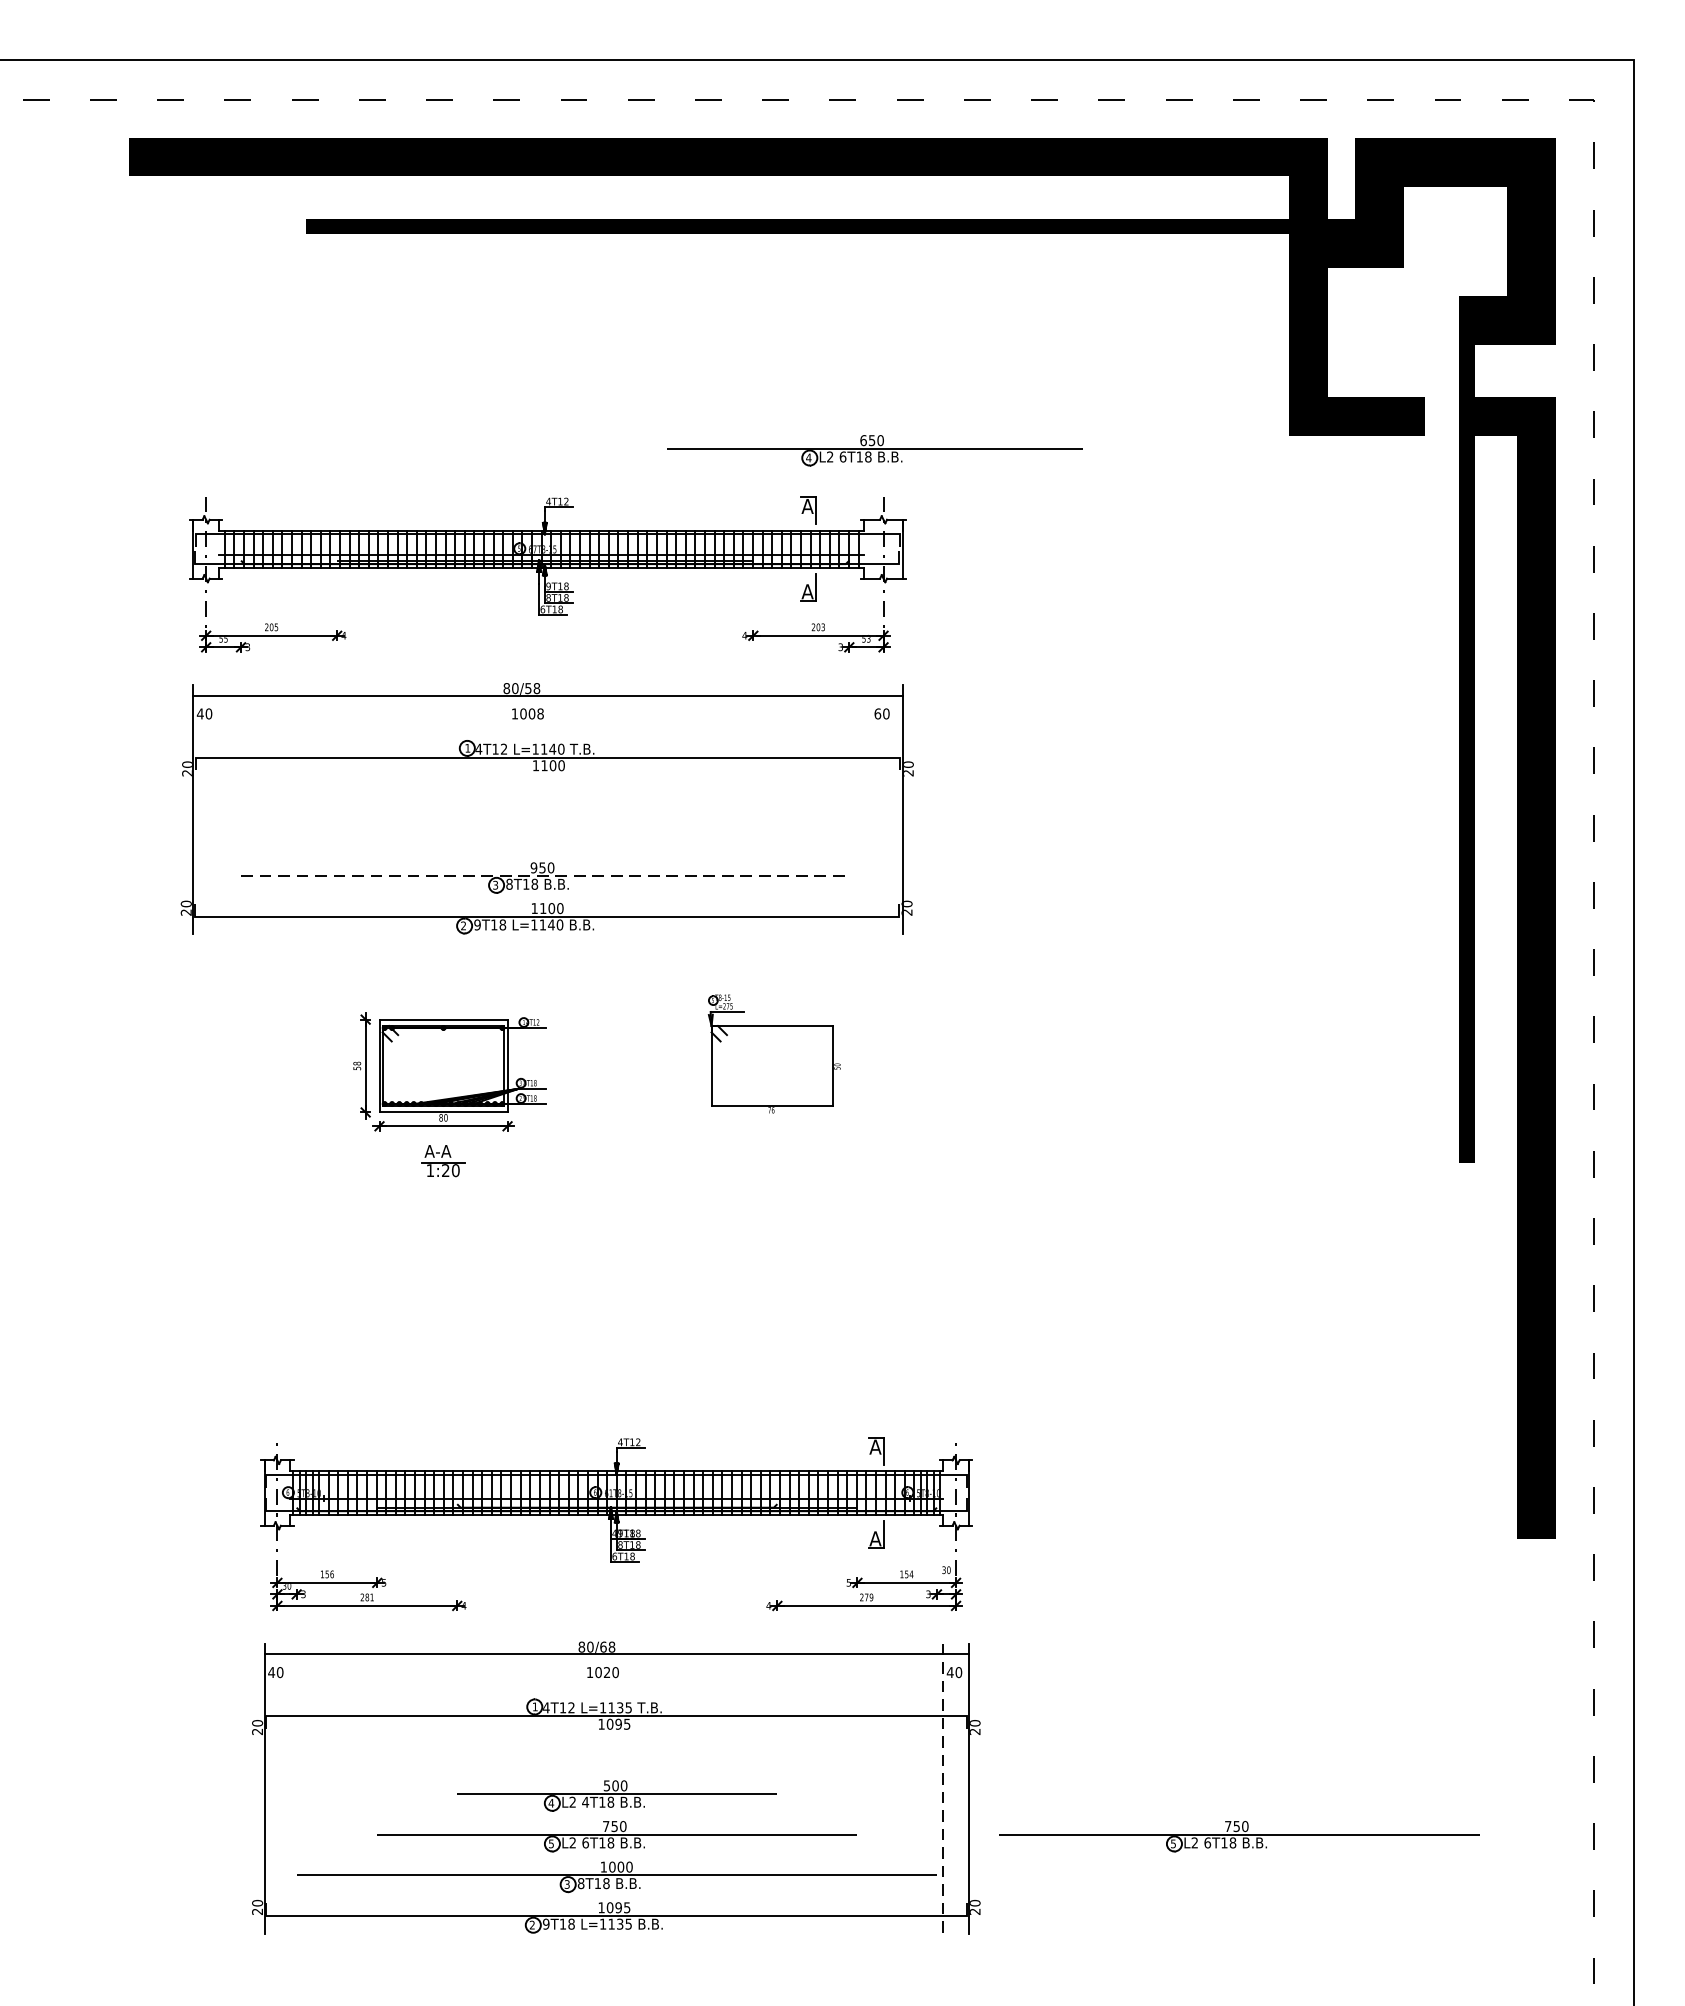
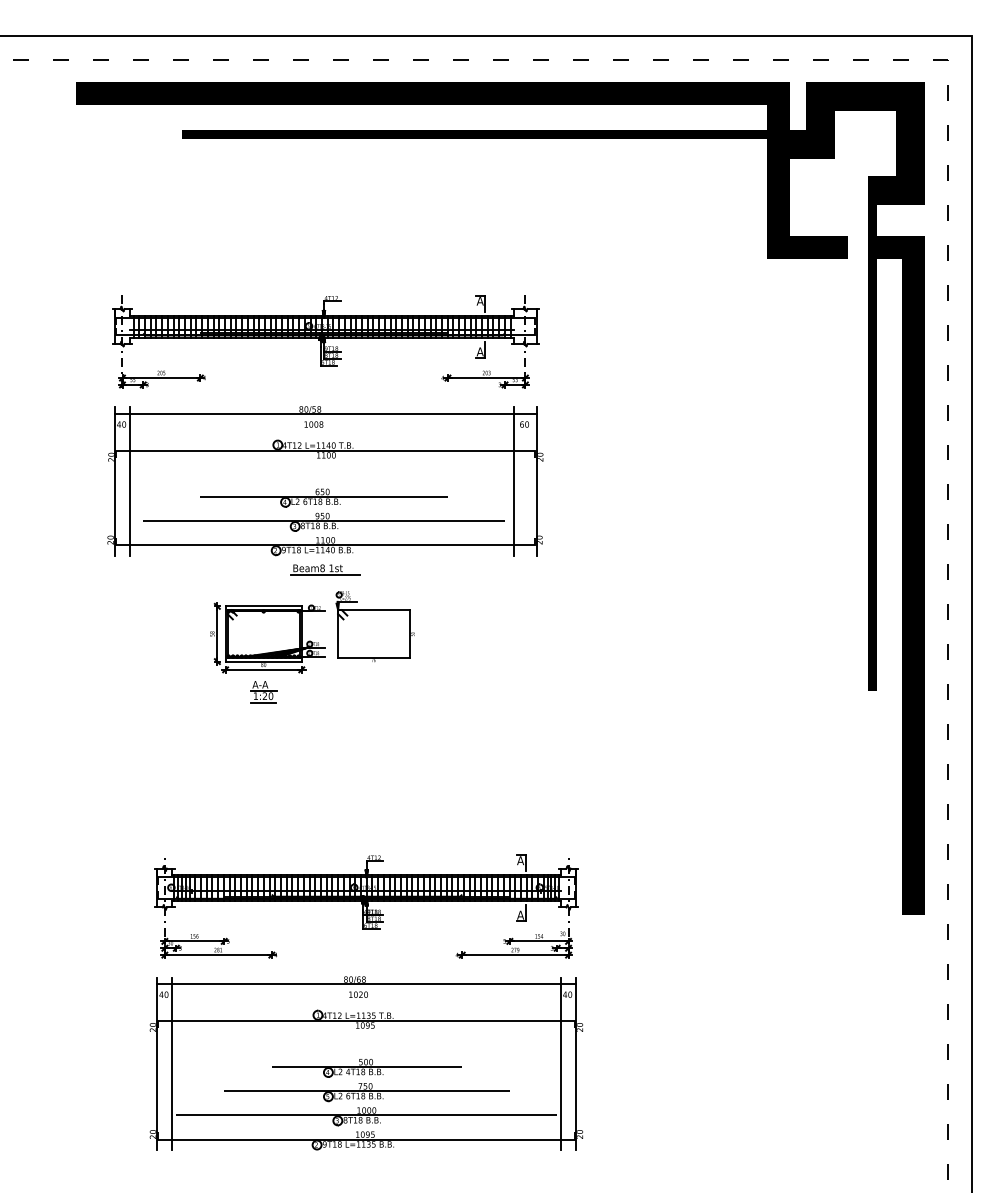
part: (873, 449) -> (323, 497), moved
line: (219, 809) -> (130, 481), added
line: (863, 809) -> (513, 481), added
line: (545, 876) -> (324, 521), dashed -> solid
part: (547, 957) -> (325, 569), added
part: (772, 1053) -> (374, 626), moved
line: (443, 1181) -> (263, 702), added
line: (290, 1788) -> (172, 1063), added
line: (942, 1789) -> (560, 1064), dashed -> solid
part: (1238, 1836) -> (736, 1092), removed

